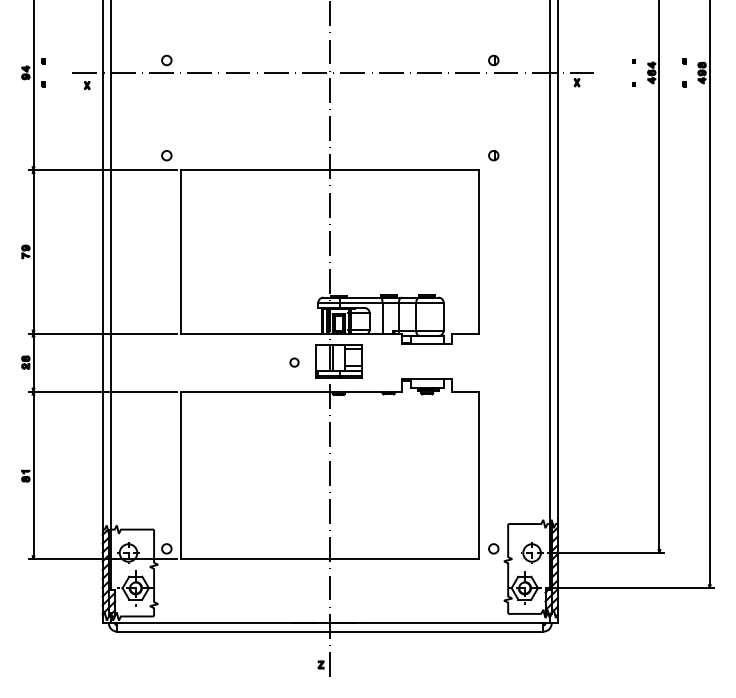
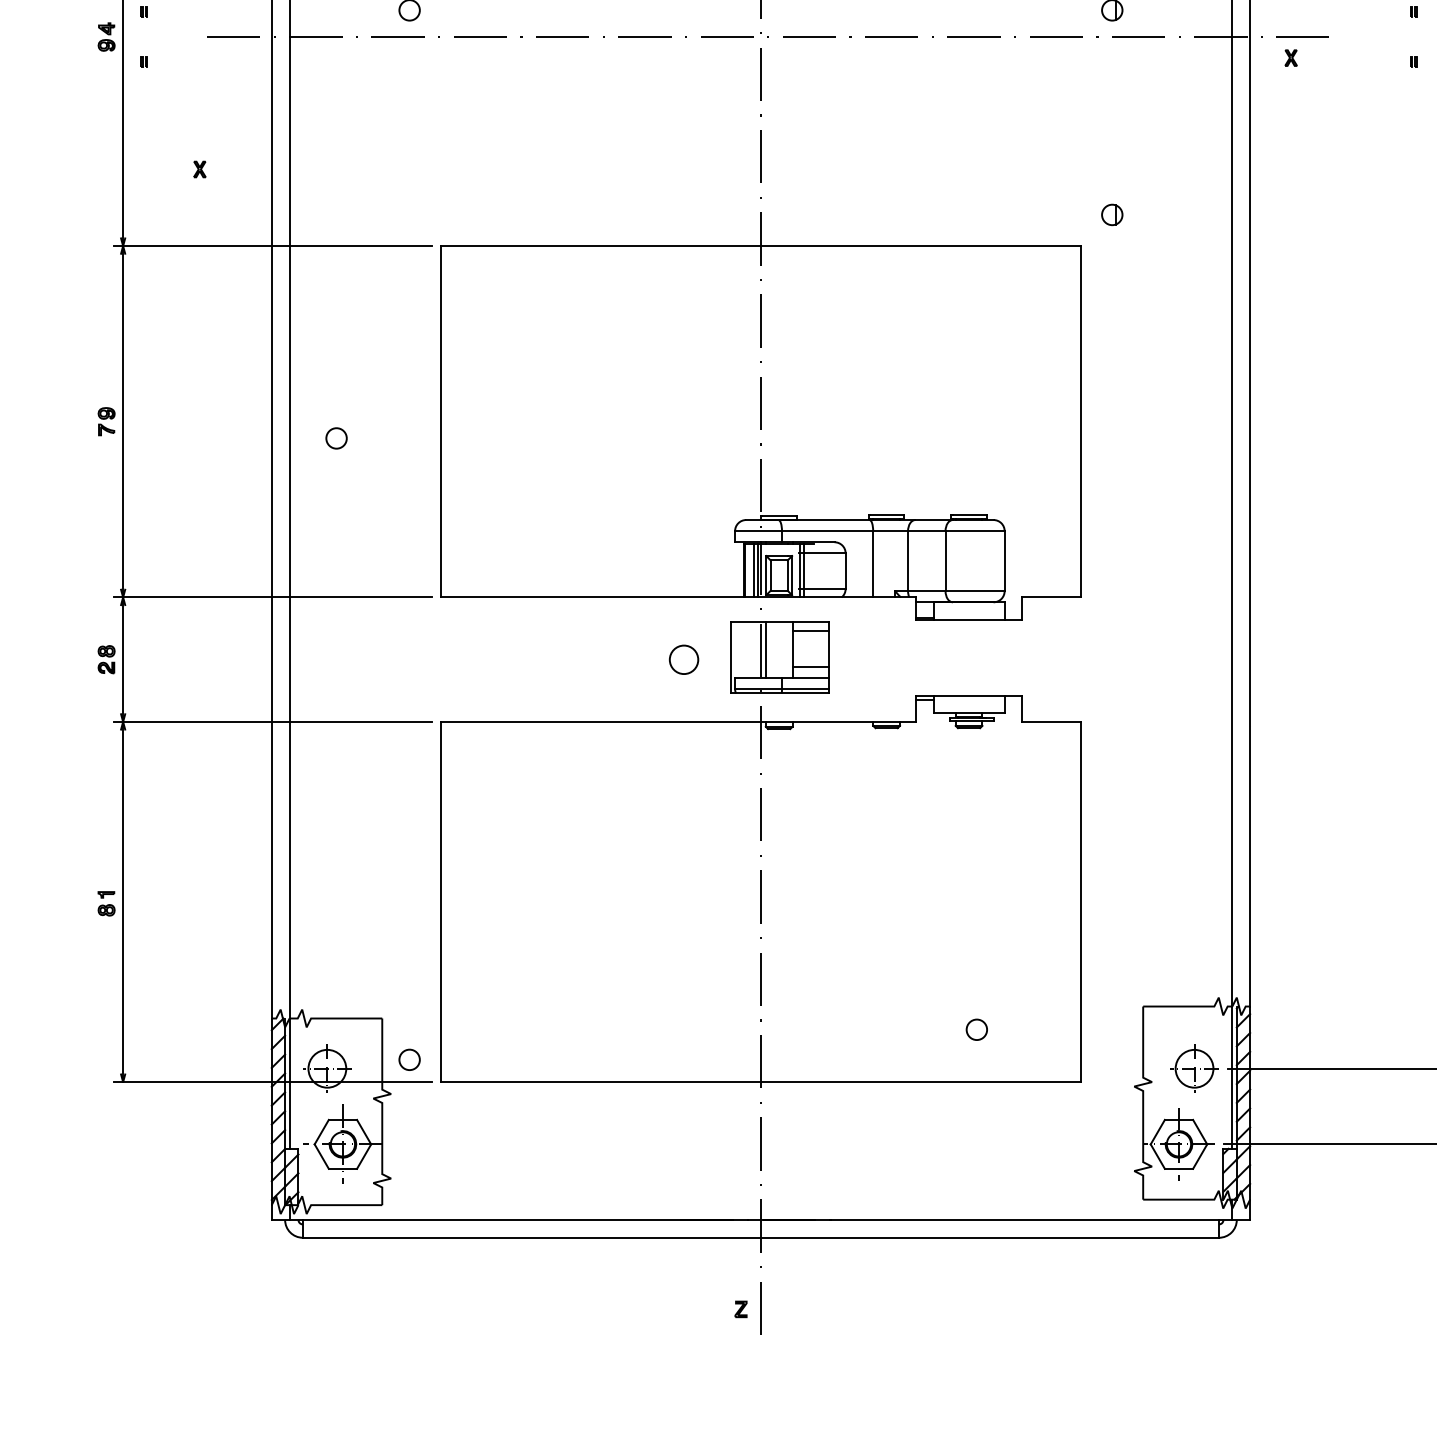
part: (86, 85) -> (198, 169), moved
circle: (166, 155) -> (335, 438), moved
circle: (294, 362) -> (684, 659), size x1.6
circle: (493, 548) -> (976, 1029), moved

